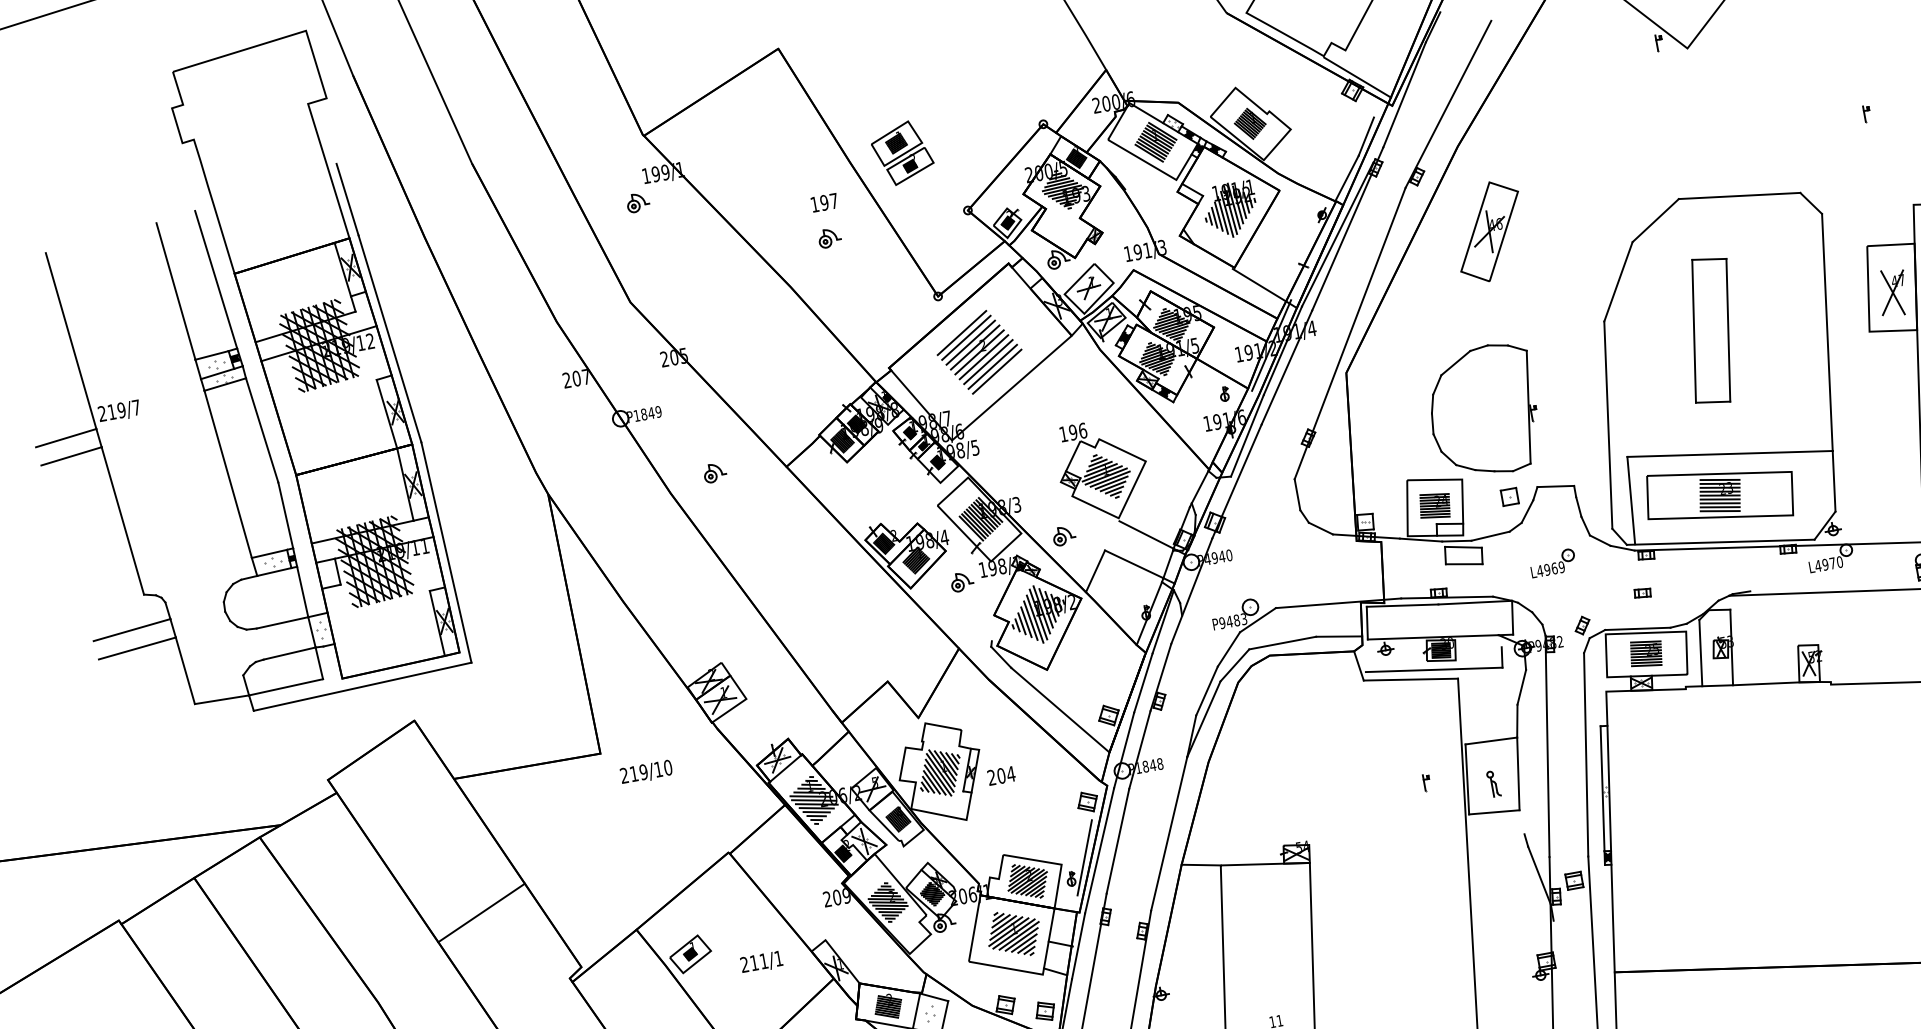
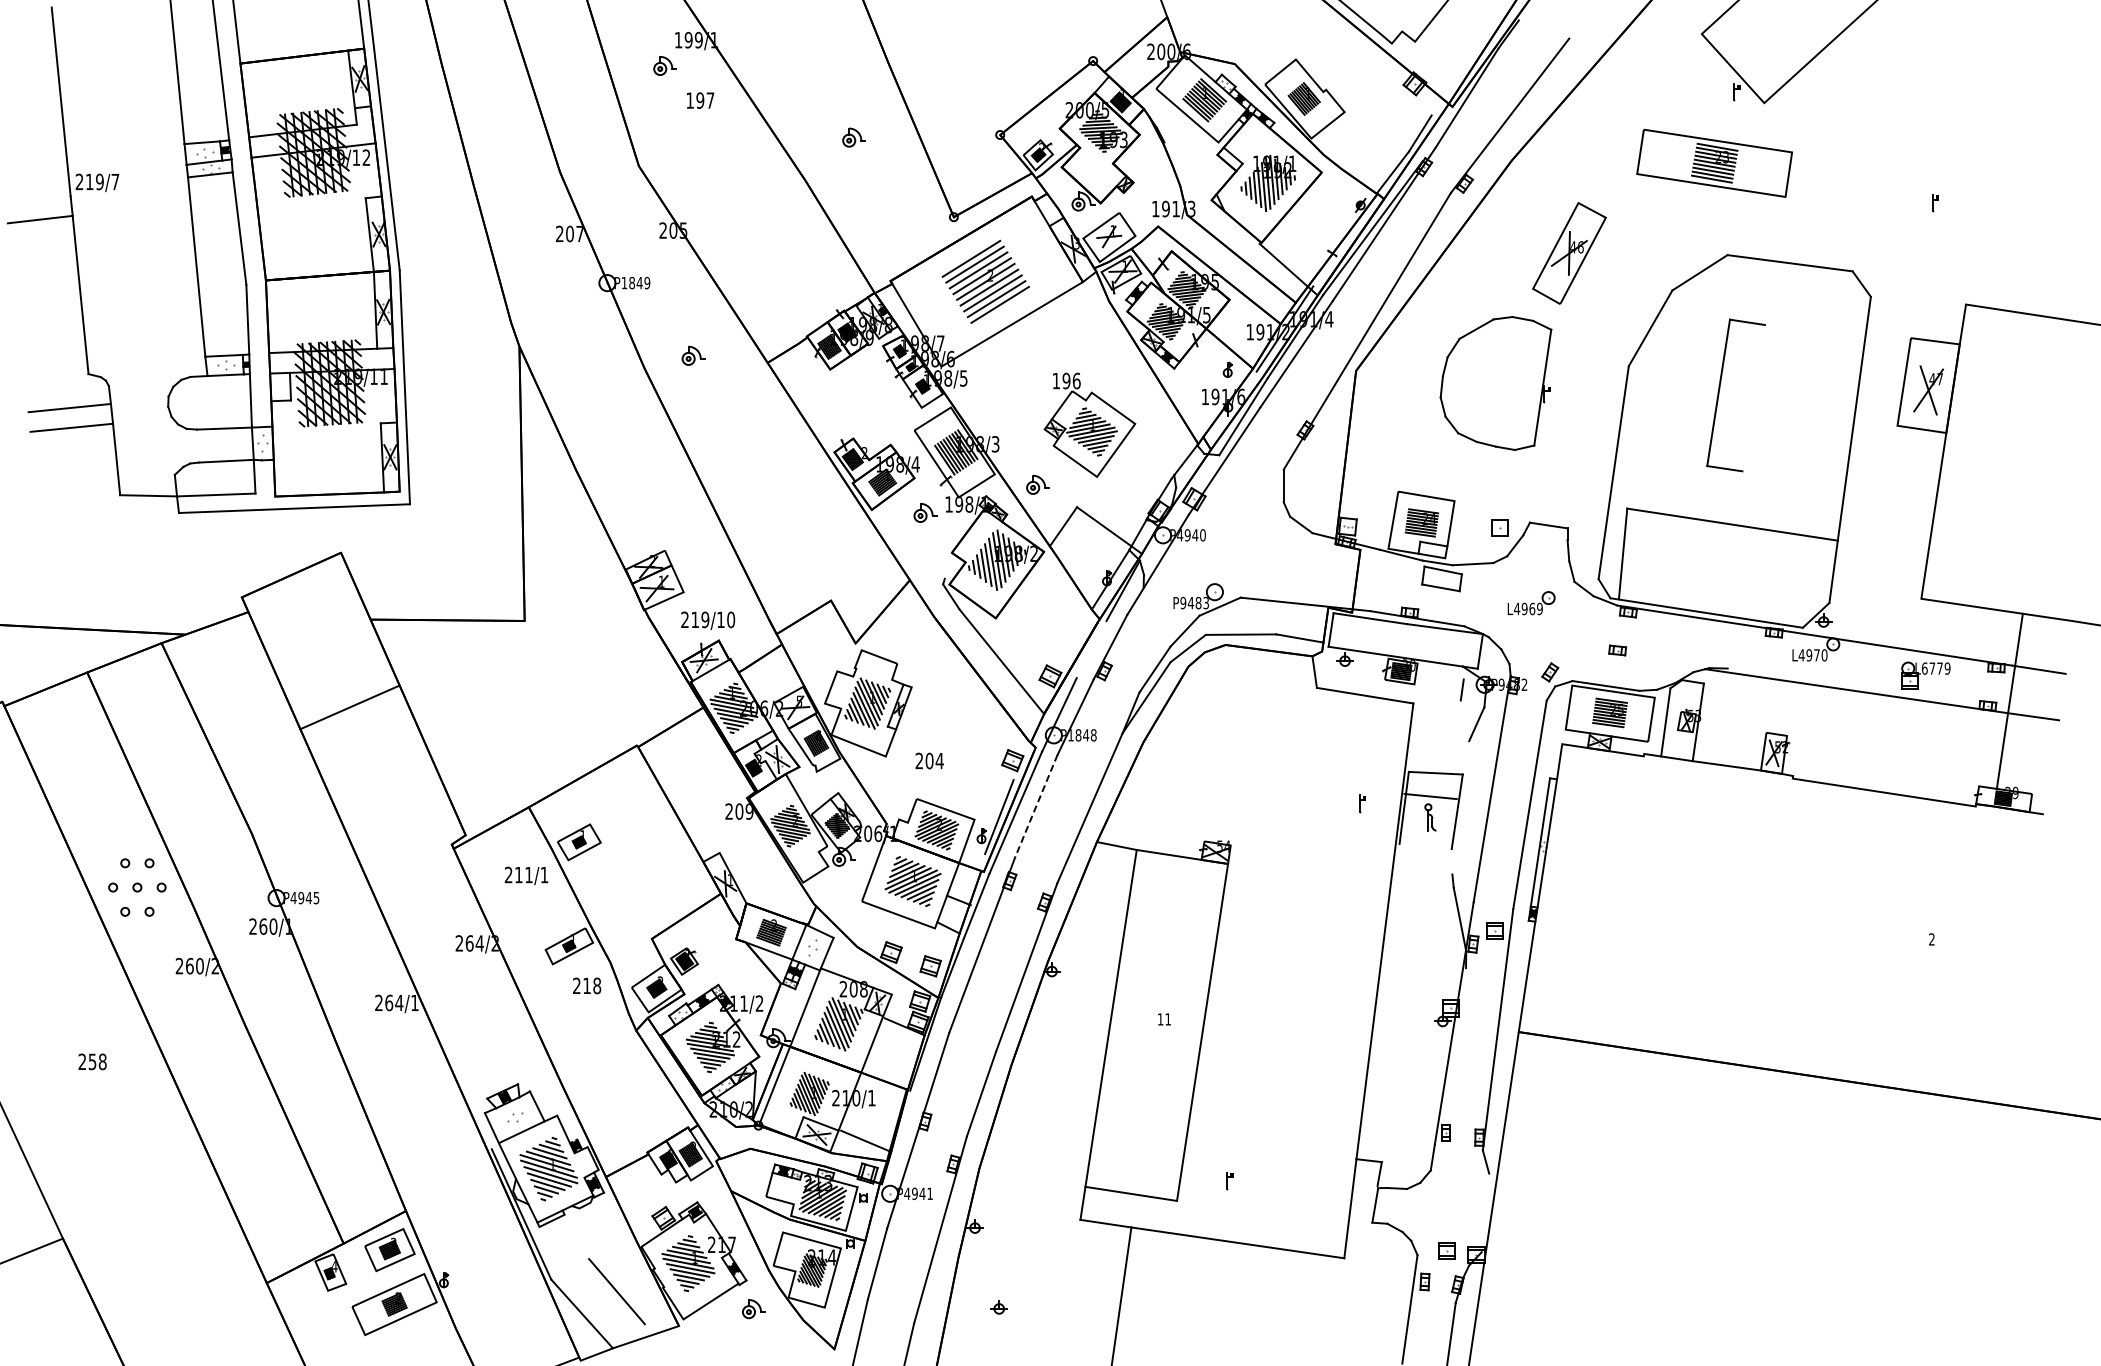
line: (1357, 77) -> (1422, 71), removed
part: (902, 153) -> (944, 64), removed
text: (824, 202) -> (700, 100), moved
part: (1489, 231) -> (1569, 253), moved
line: (1728, 330) -> (1753, 398), removed
part: (1483, 411) -> (1495, 383), moved
line: (65, 437) -> (37, 199), removed
part: (1719, 494) -> (1714, 162), moved
line: (1146, 535) -> (1122, 499), removed
line: (1433, 669) -> (1390, 689), removed
line: (1143, 682) -> (1091, 649), removed
line: (1516, 720) -> (1465, 757), removed
text: (646, 772) -> (708, 620), moved
text: (1001, 775) -> (929, 760), moved
line: (1494, 812) -> (1430, 796), moved
line: (1118, 841) -> (1036, 806), solid -> dashed
line: (481, 913) -> (349, 707), moved
text: (761, 962) -> (526, 875), moved

